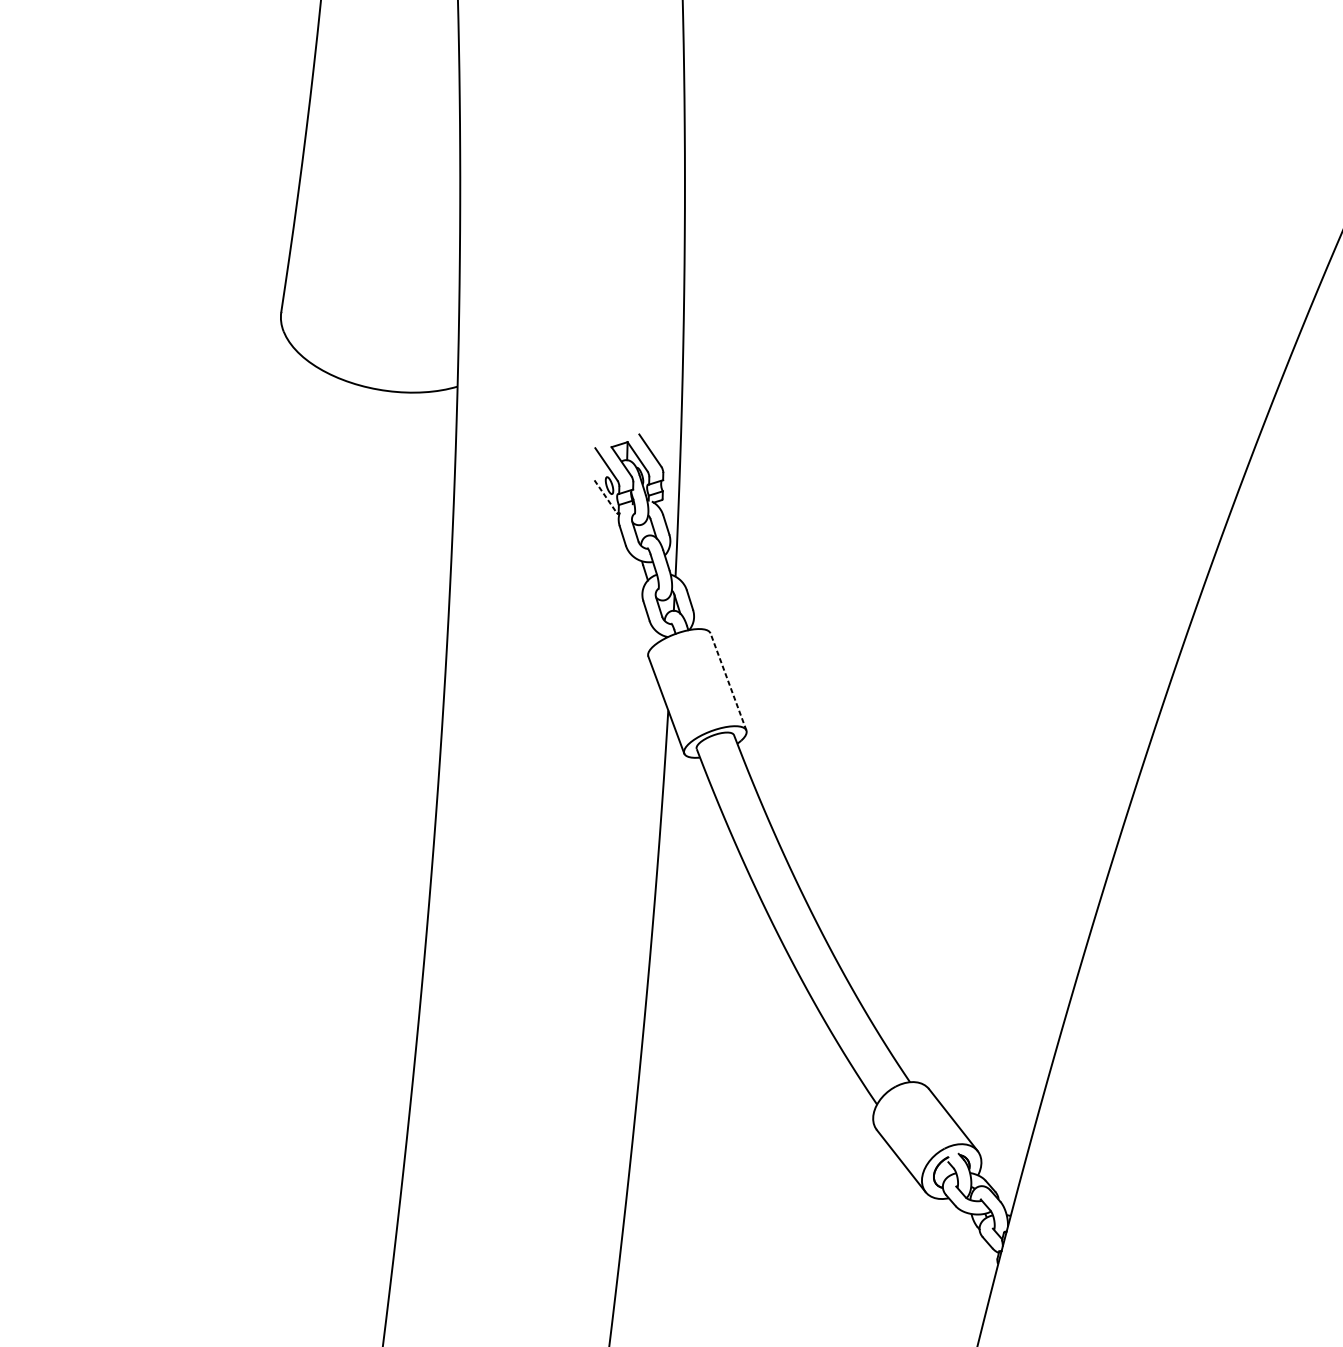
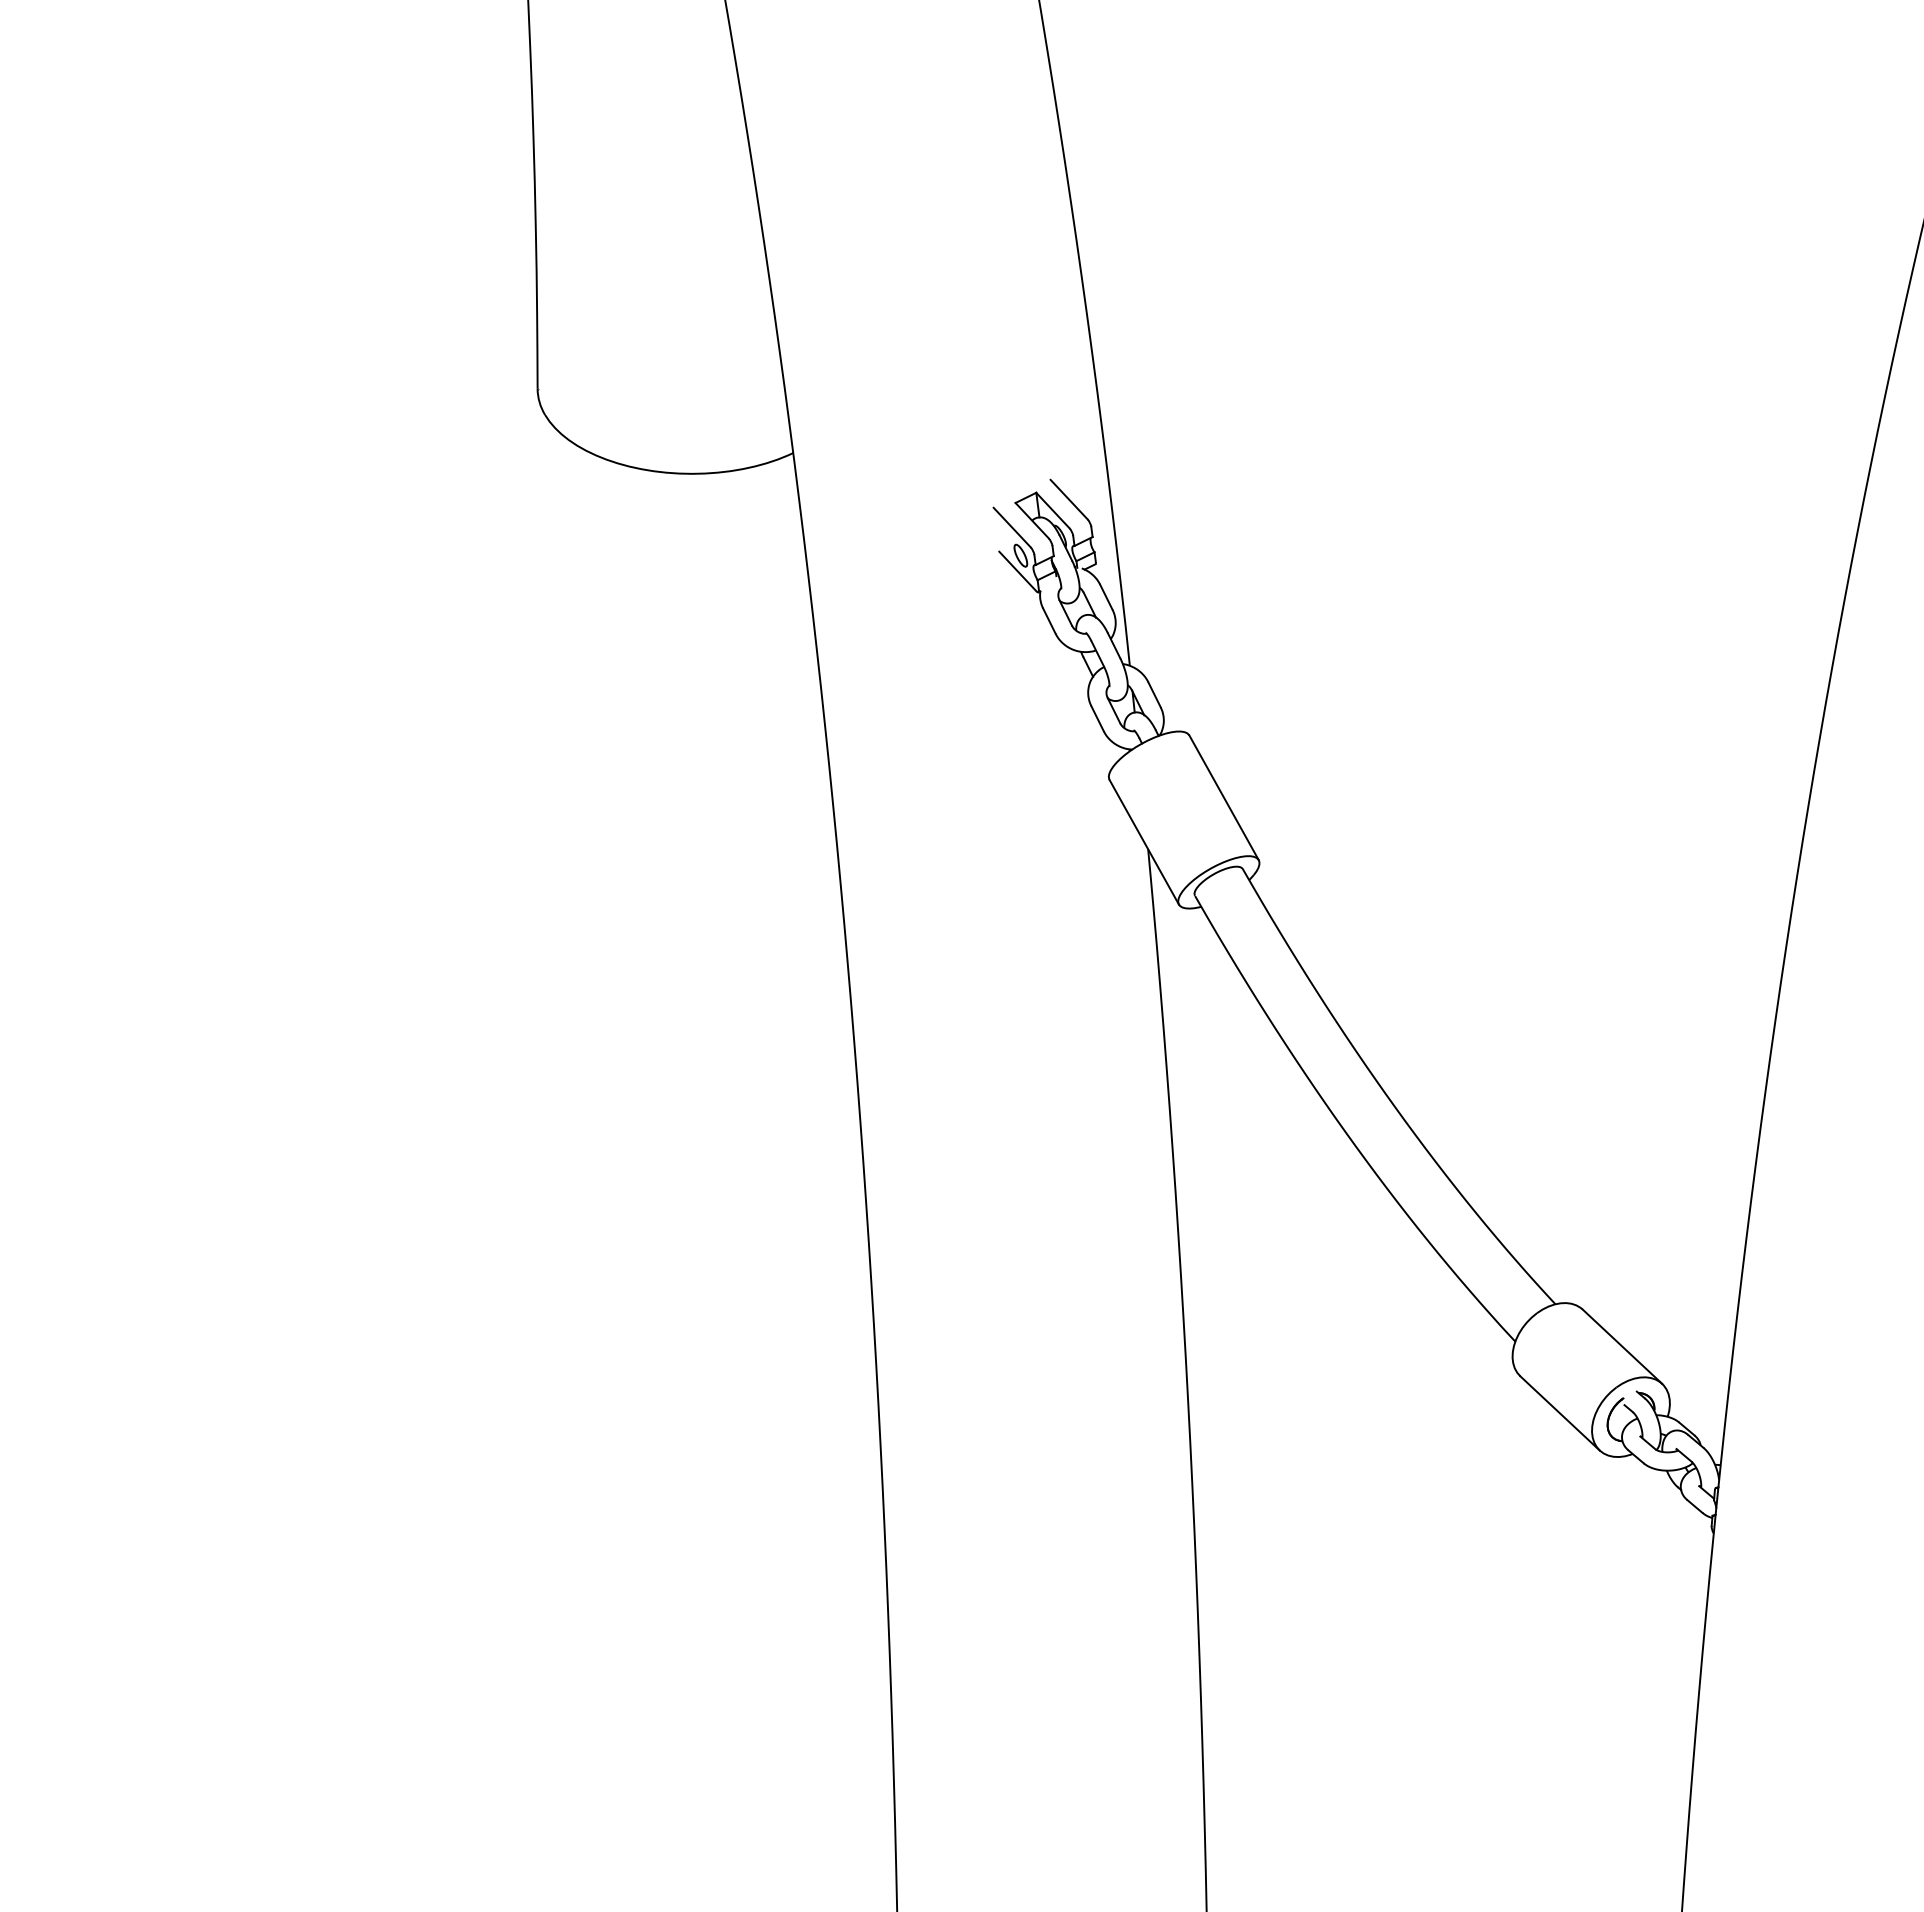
line: (606, 496) -> (1018, 571), dashed -> solid
line: (728, 681) -> (1223, 797), dashed -> solid

